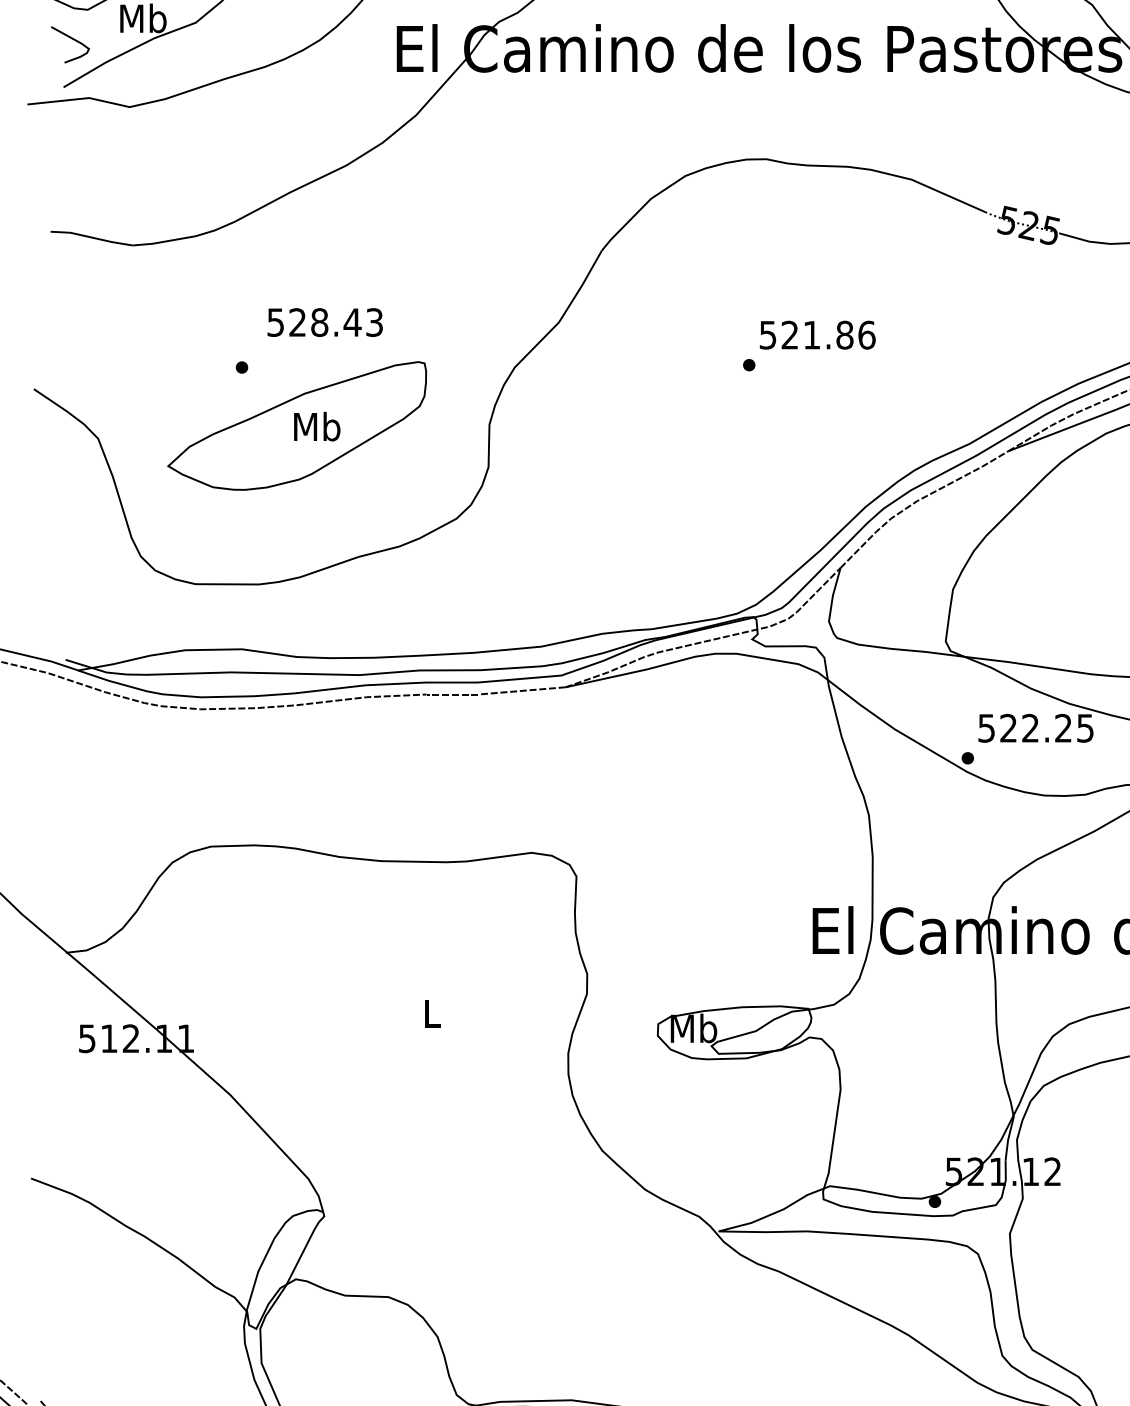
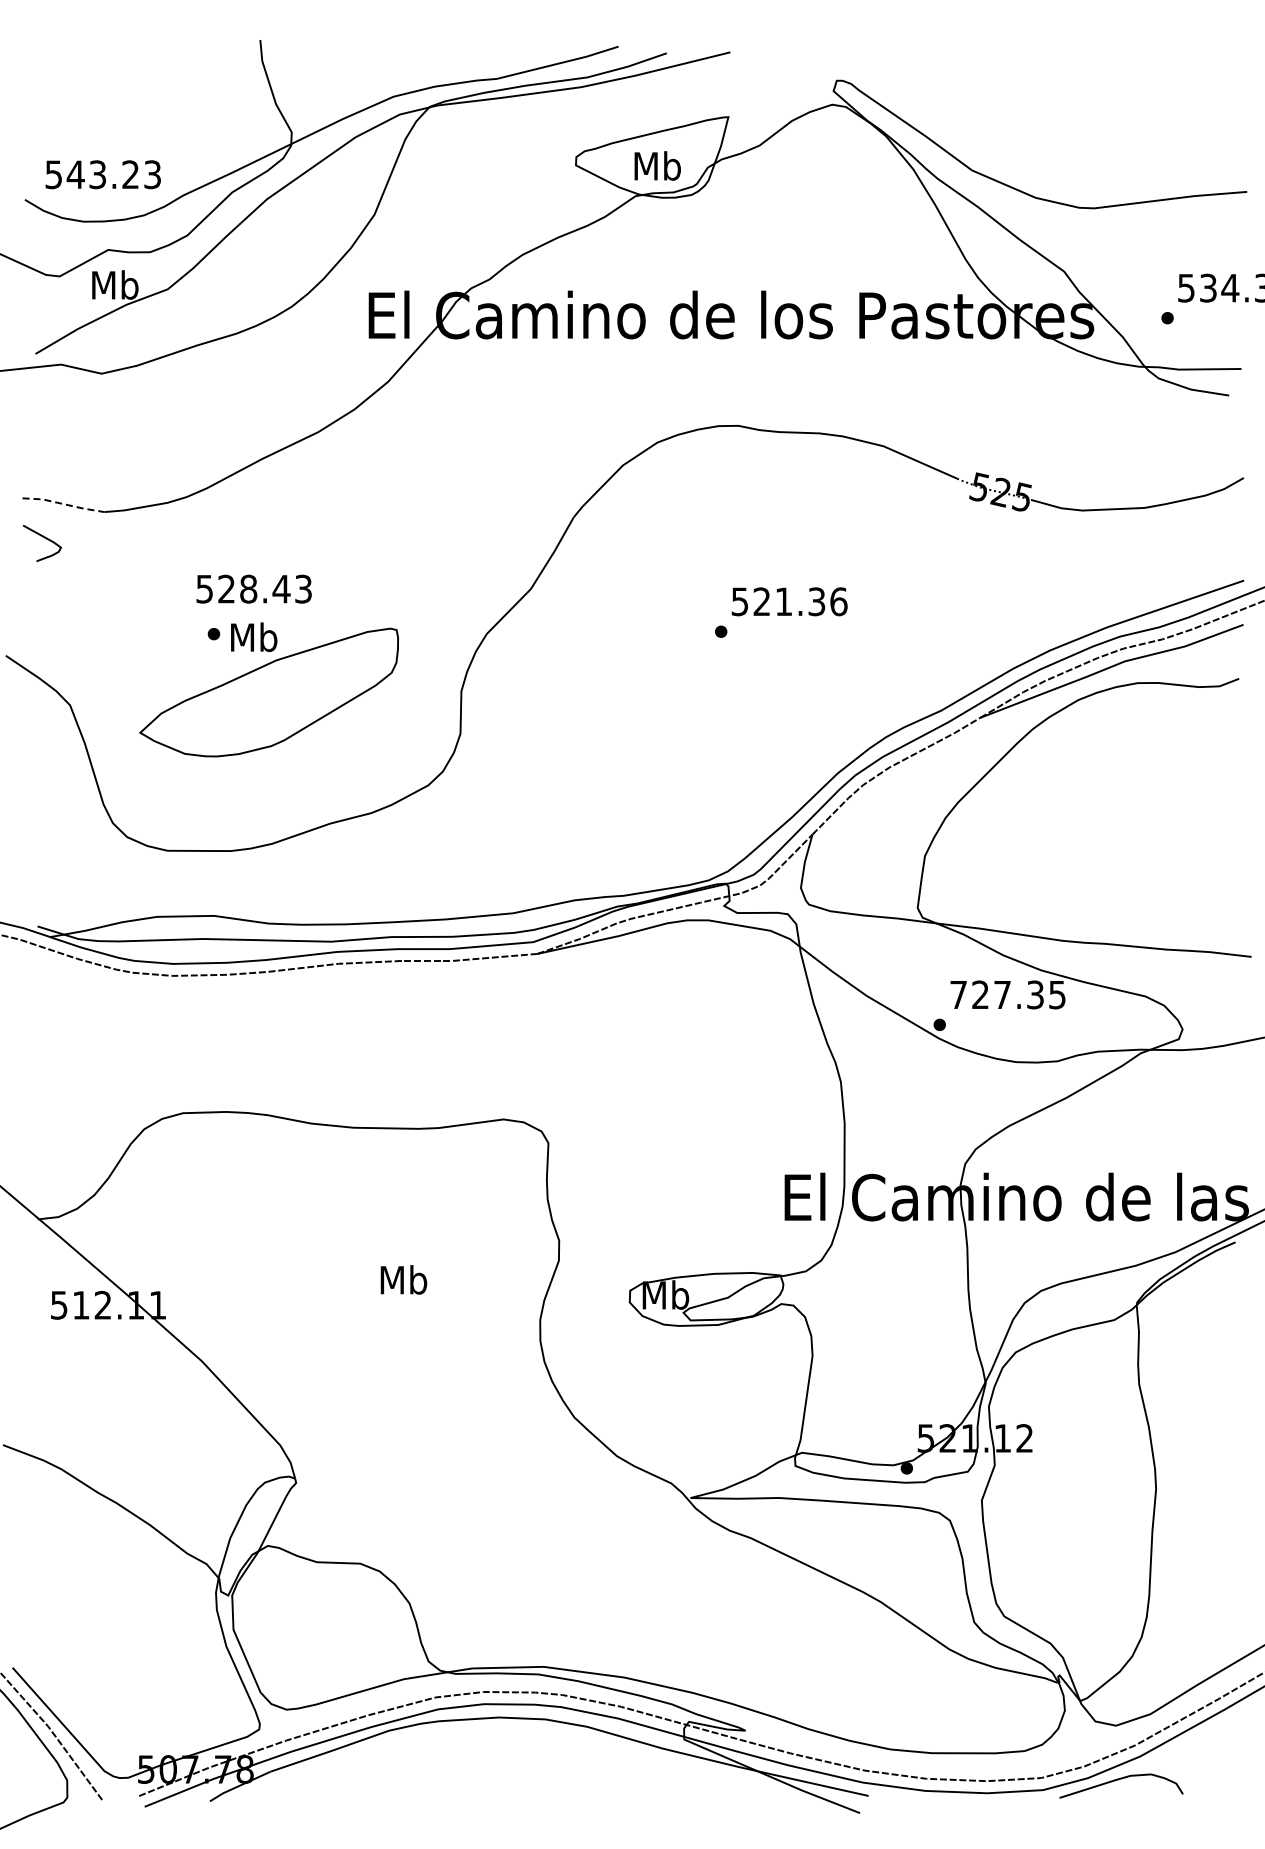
curve: (72, 39) -> (44, 538), moved
line: (91, 237) -> (63, 504), solid -> dashed
text: (324, 321) -> (253, 588), moved
text: (844, 334) -> (816, 601), 521.86 -> 521.36
text: (317, 425) -> (254, 636), moved
text: (1024, 727) -> (996, 994), 522.25 -> 727.35
text: (431, 1012) -> (403, 1279), L -> Mb

